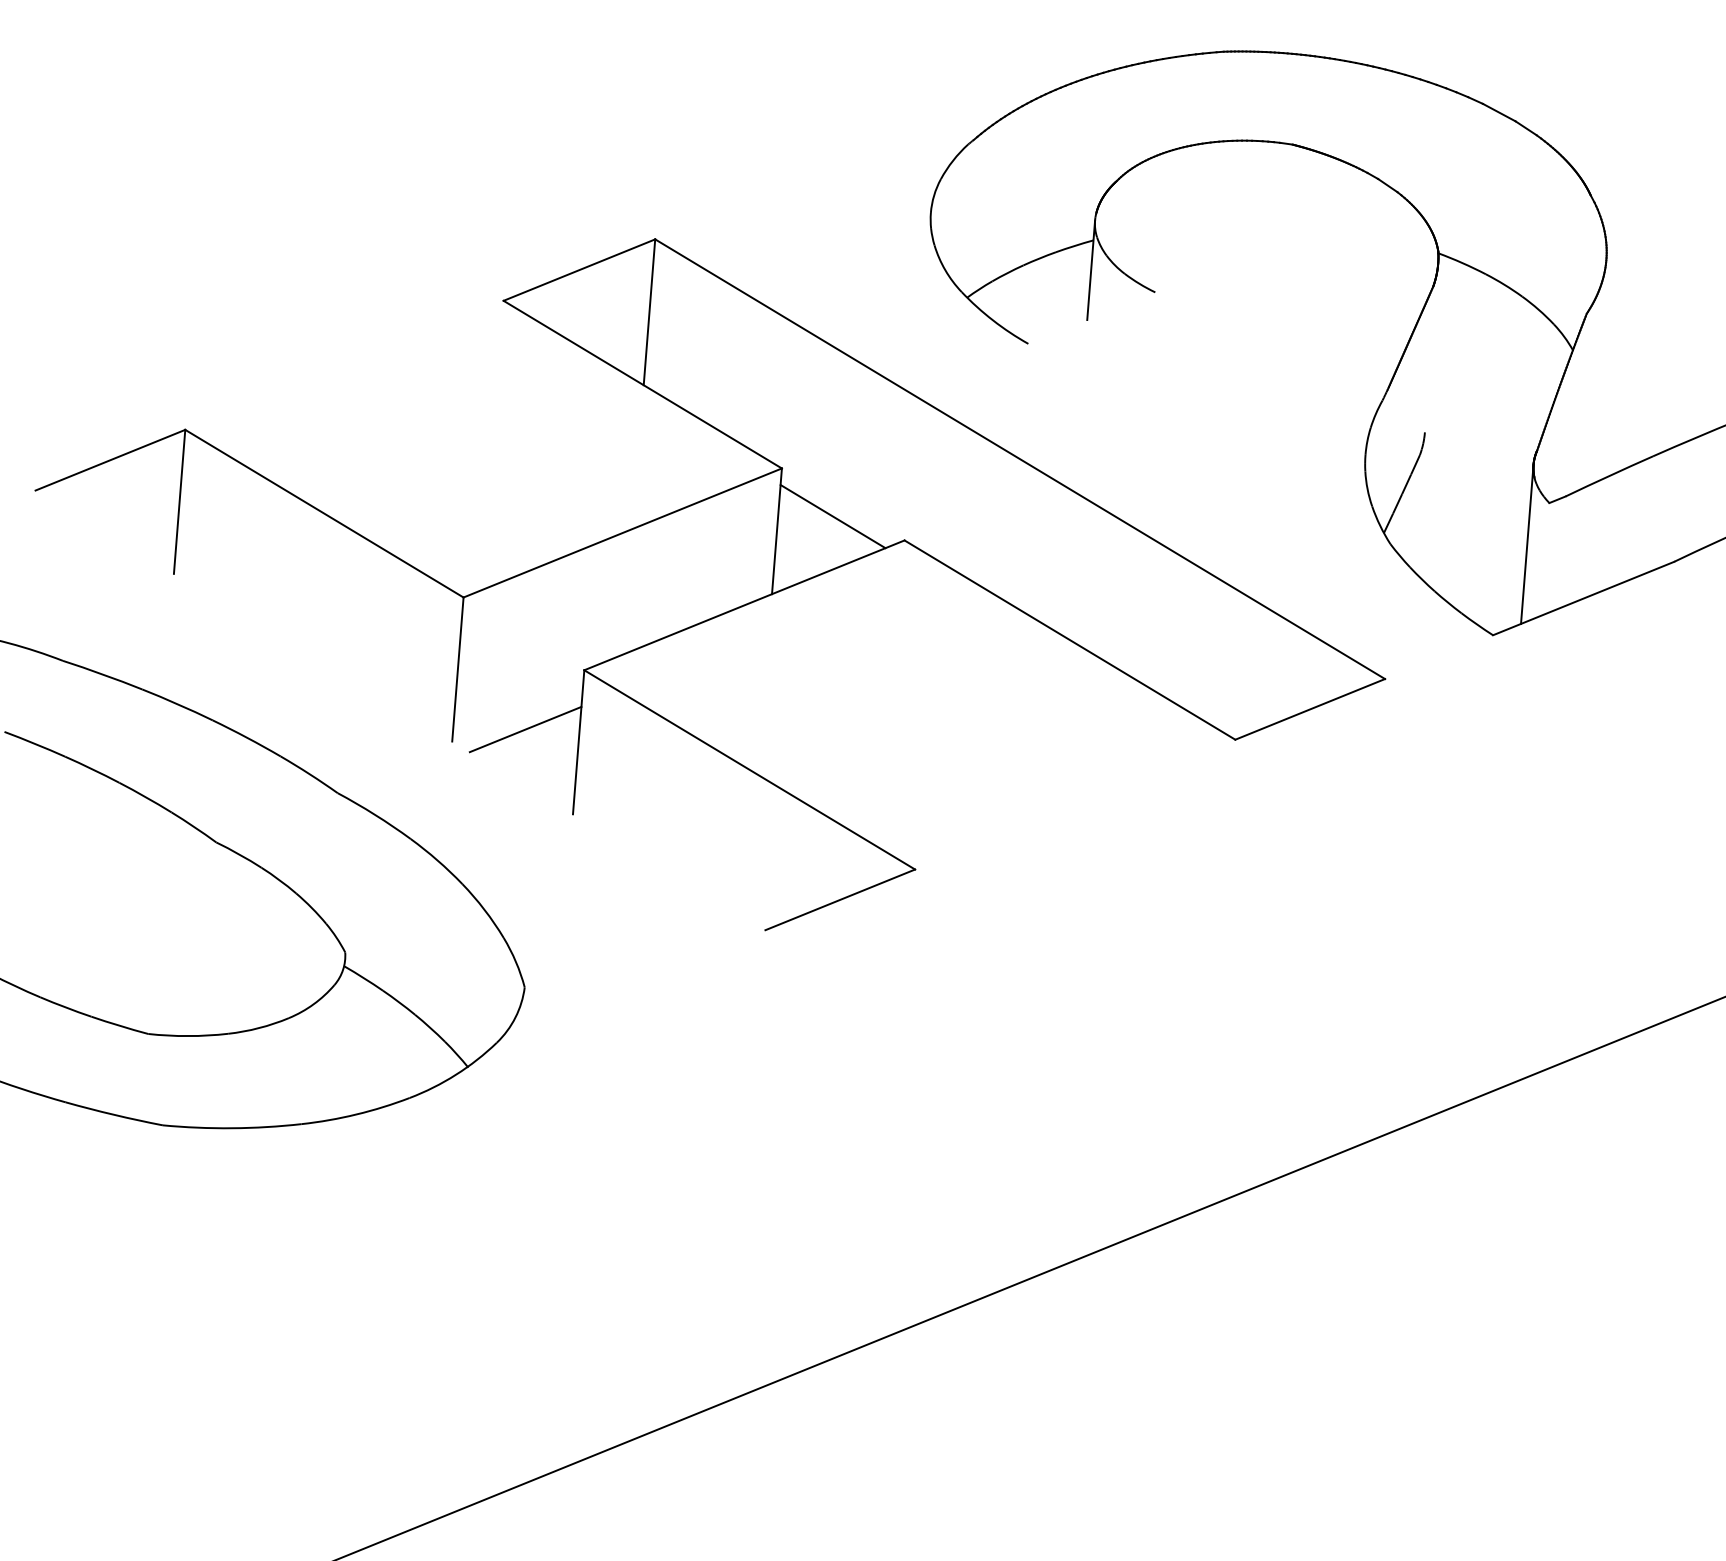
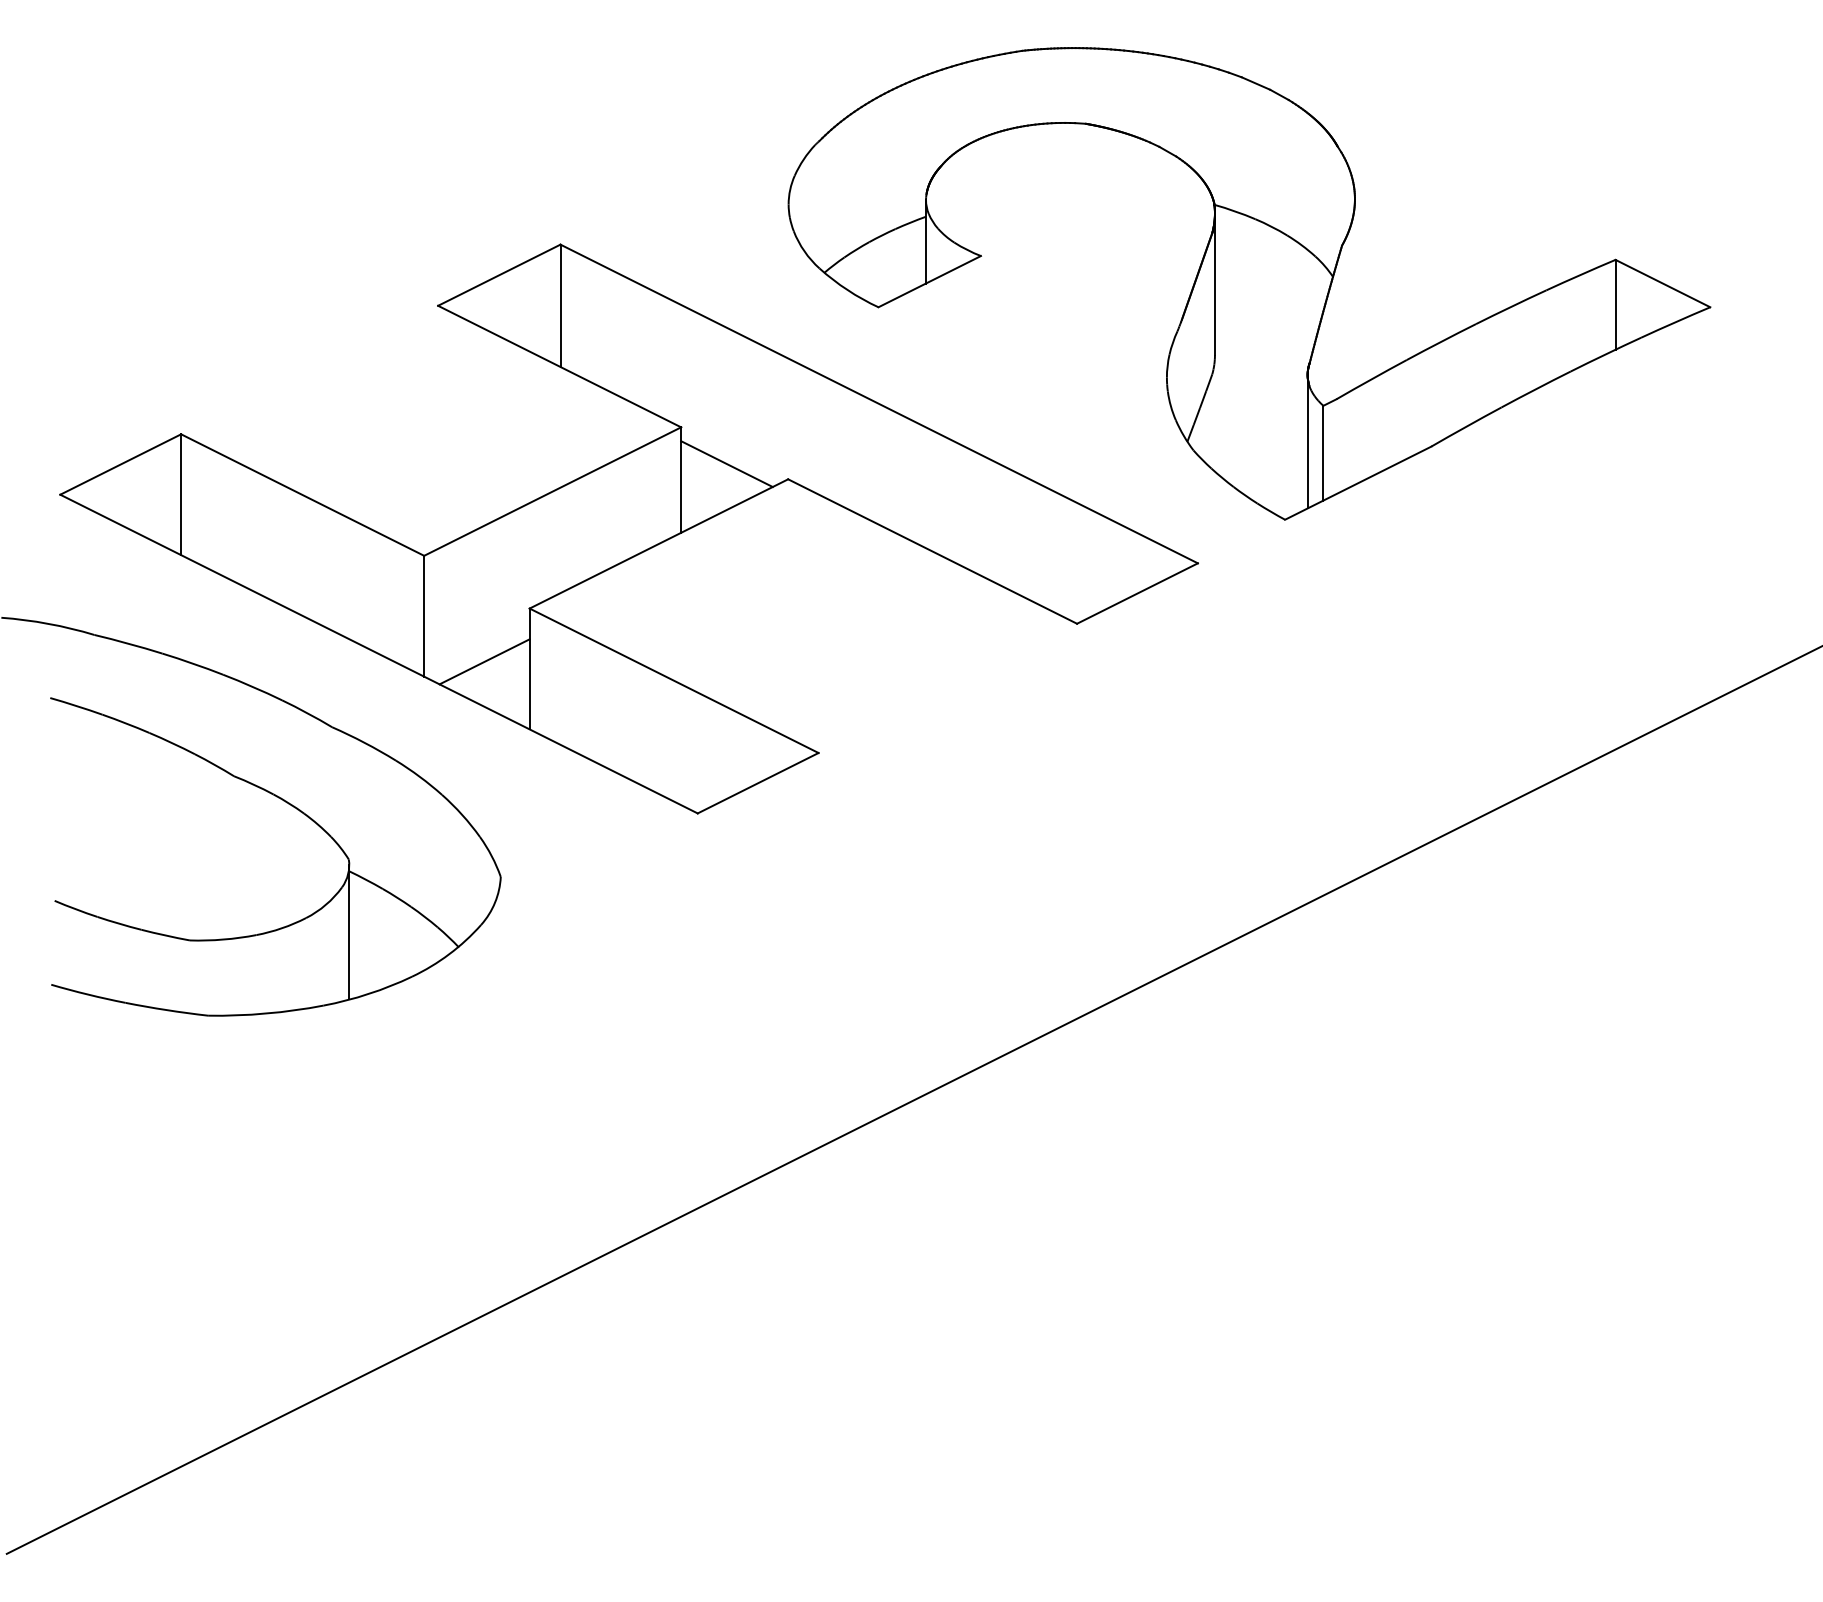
line: (1091, 317) -> (929, 281), added
line: (1430, 348) -> (1214, 284), added
line: (1545, 558) -> (1323, 452), added
line: (399, 709) -> (378, 653), added
line: (339, 1039) -> (349, 932), added

